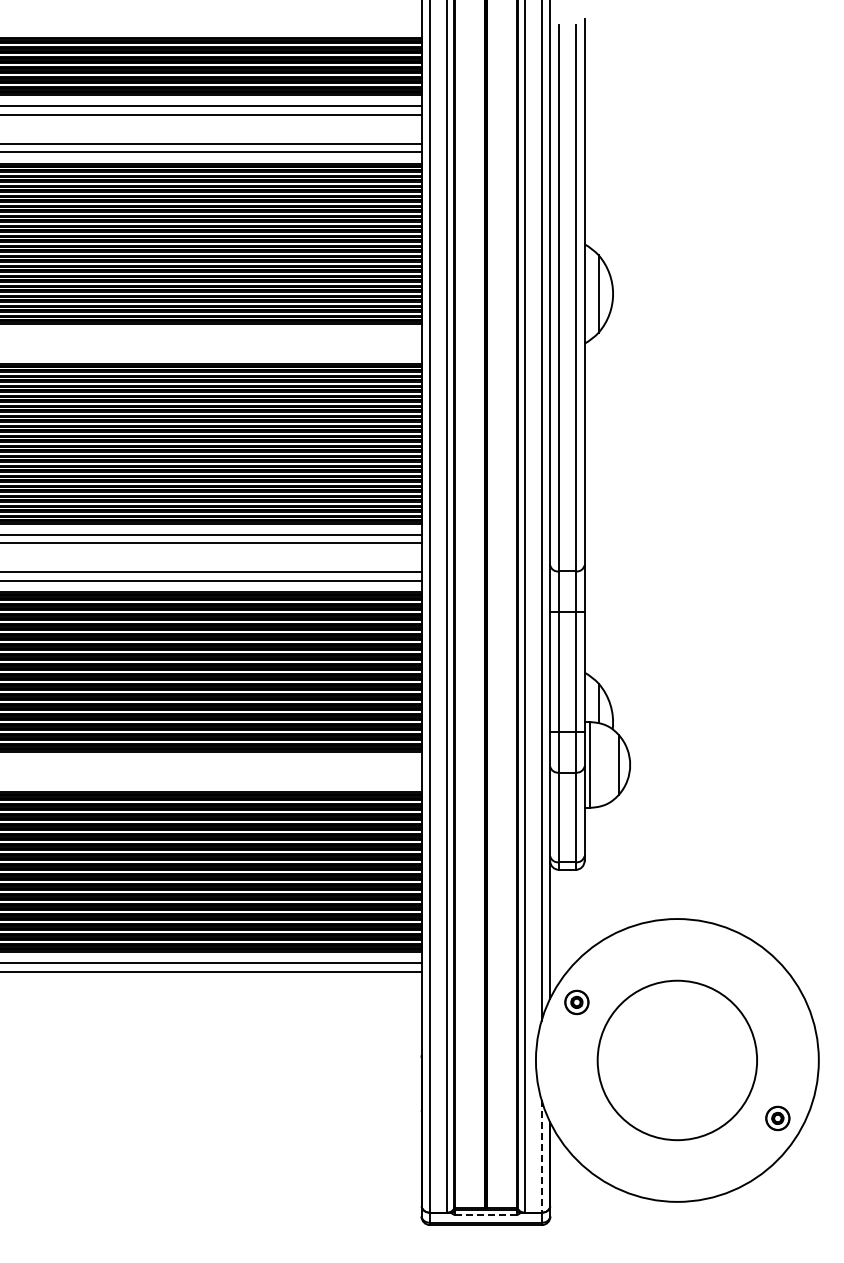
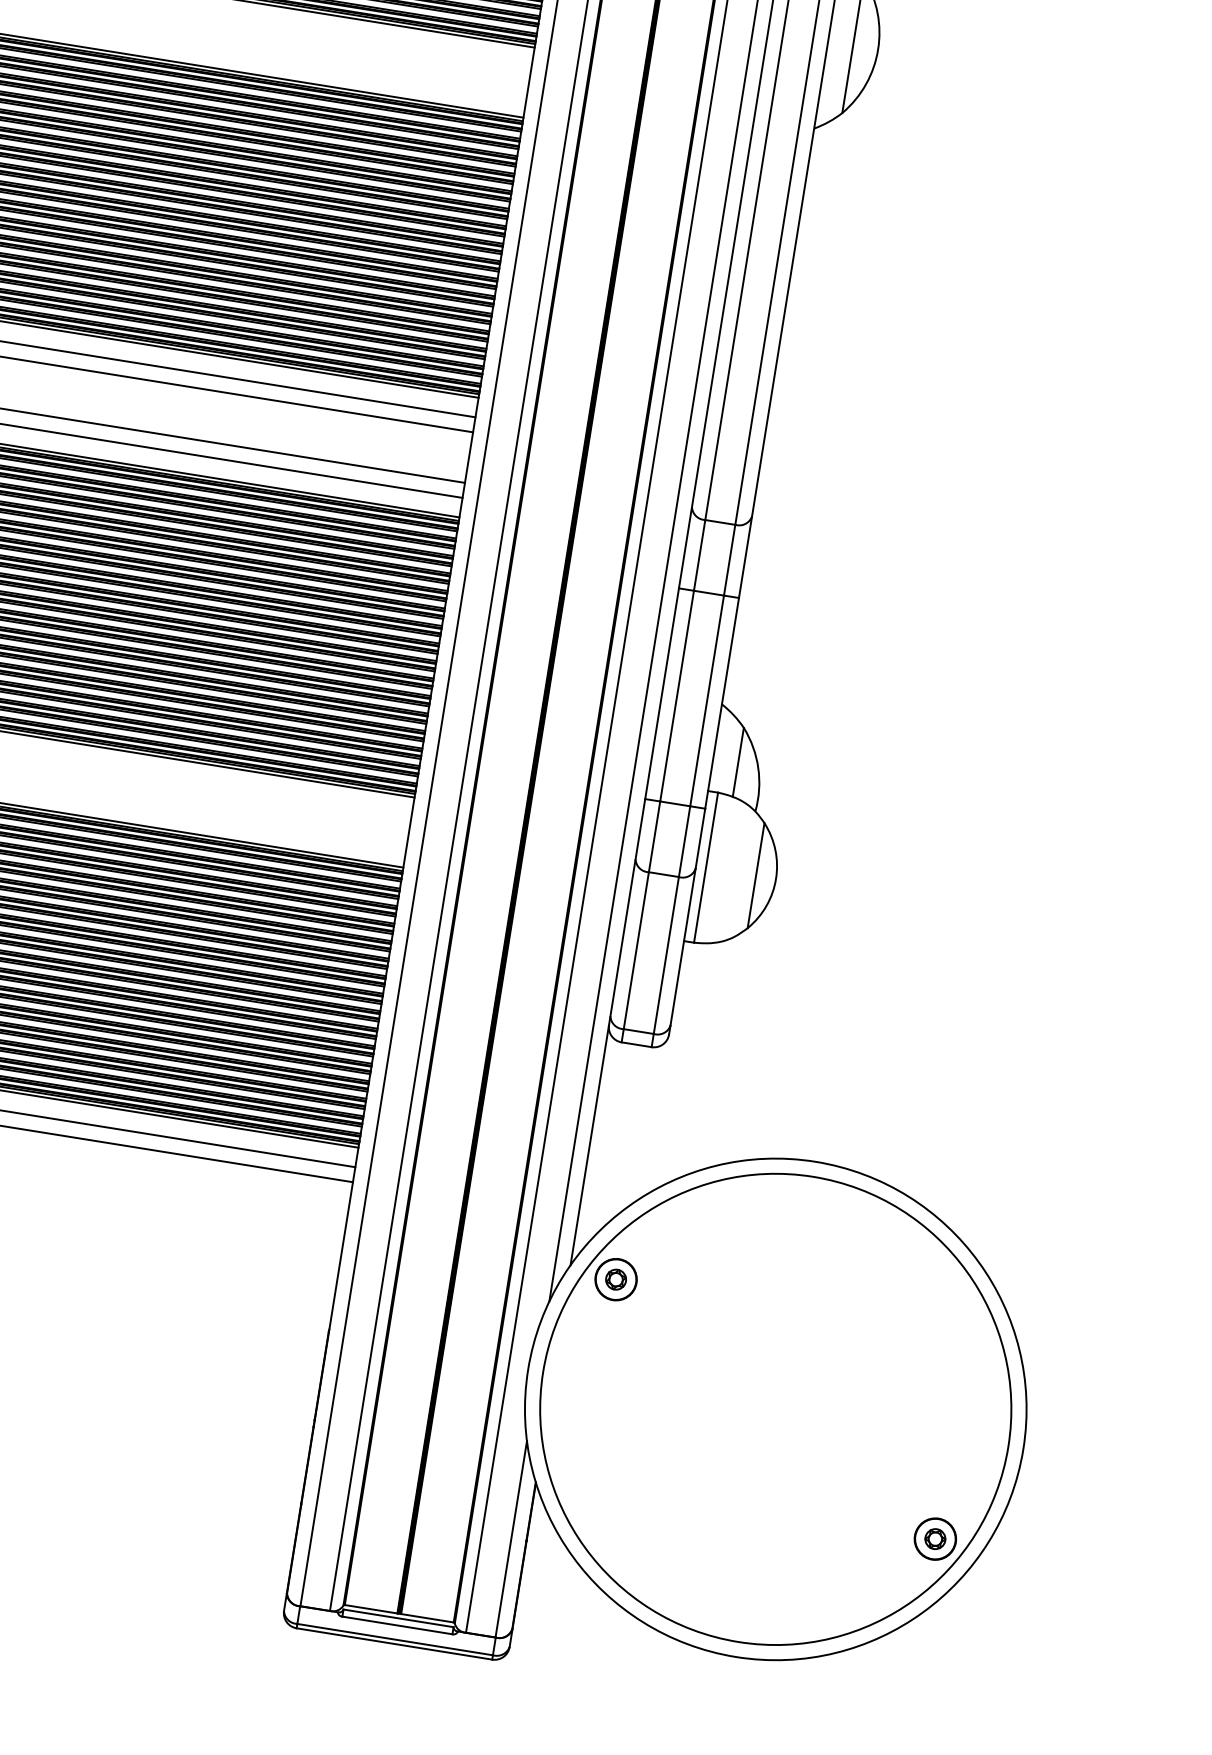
circle: (677, 1060) -> (775, 1409), size x1.67
line: (541, 1156) -> (510, 1539), dashed -> solid
line: (485, 1214) -> (396, 1625), dashed -> solid

